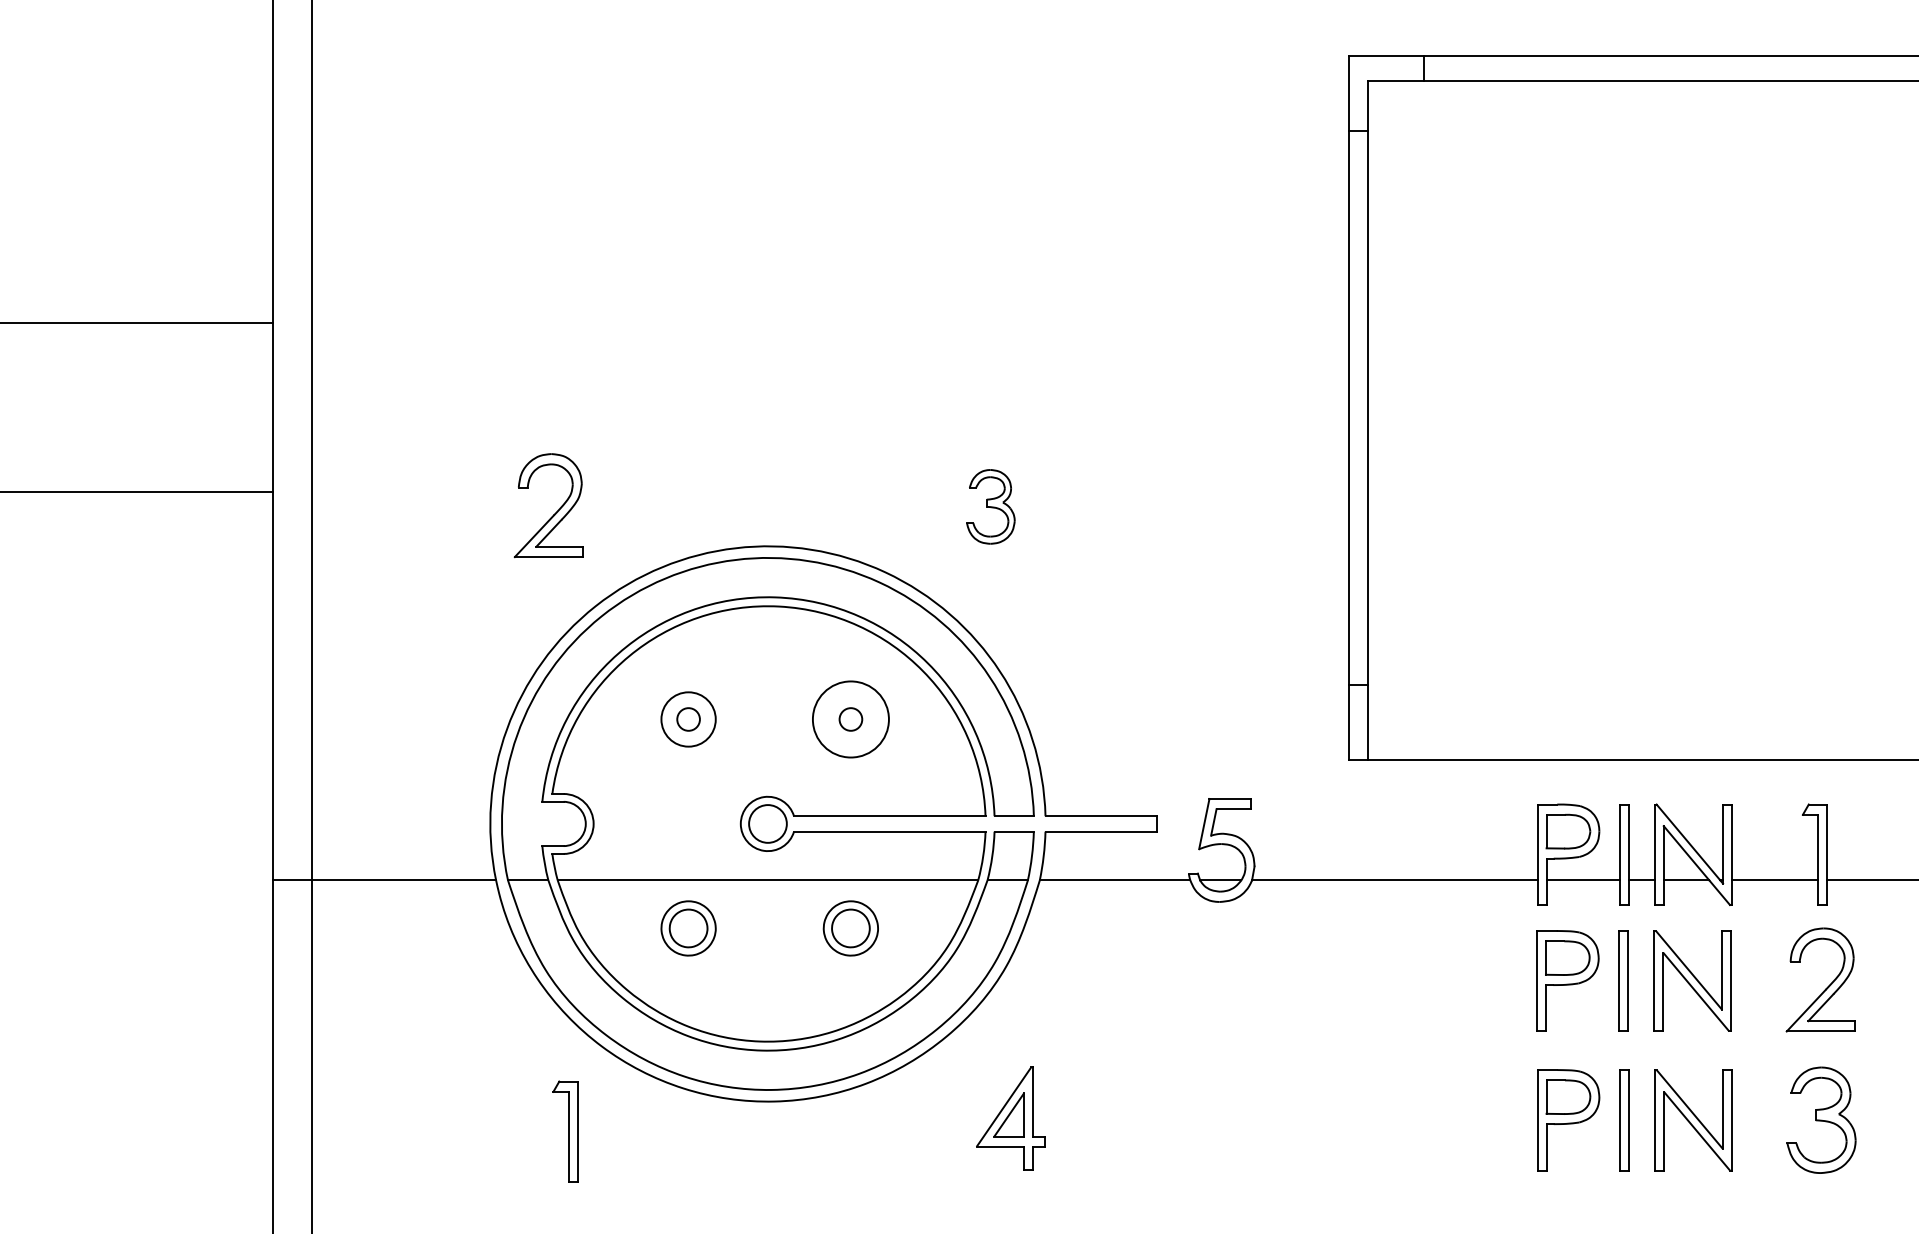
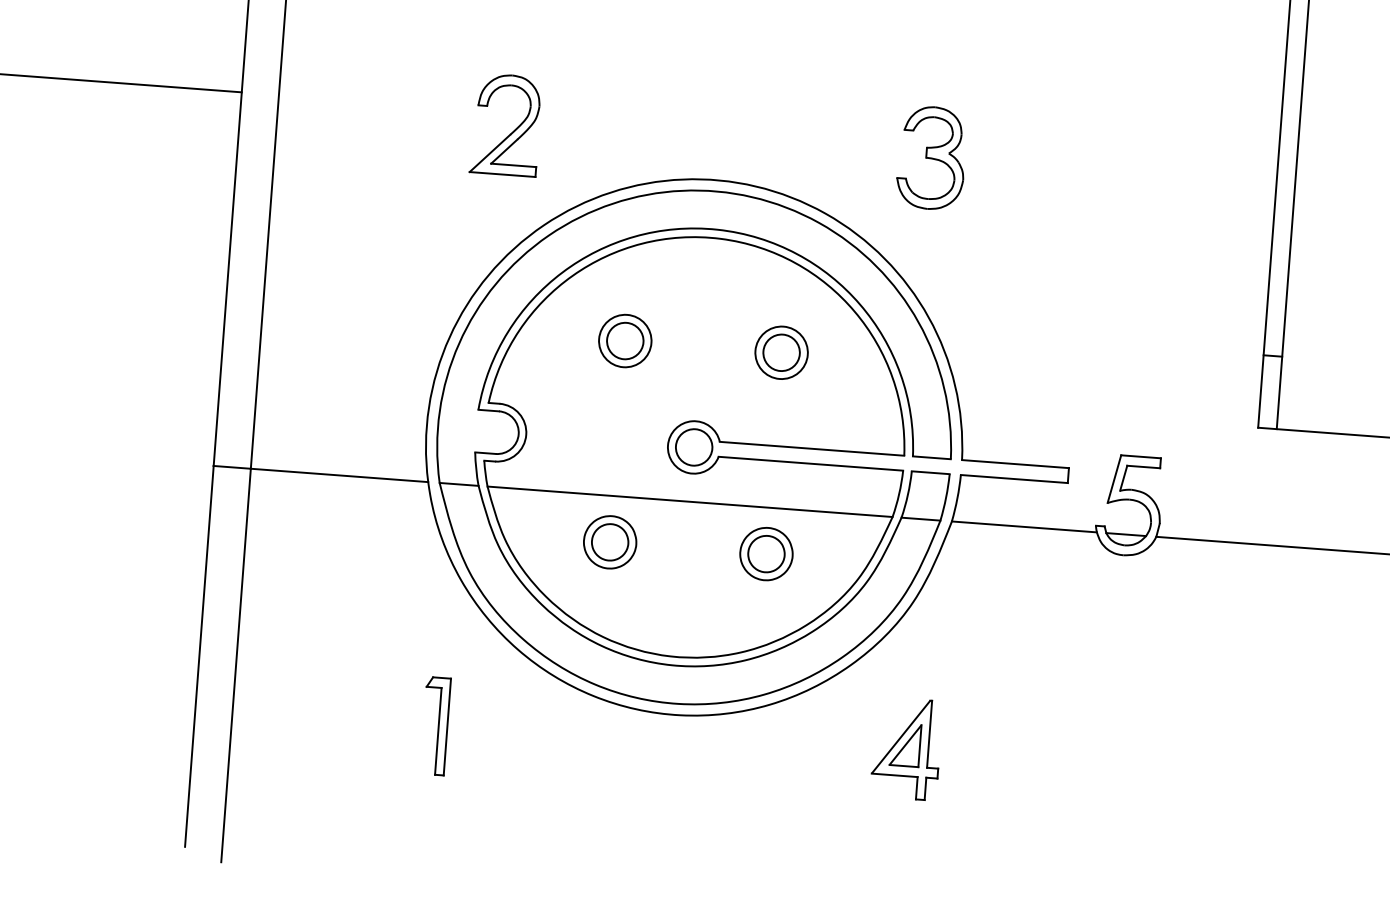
part: (990, 506) -> (931, 157), size x1.43
circle: (688, 719) -> (625, 341), size x1.67
circle: (850, 719) -> (781, 352), size x0.71
circle: (850, 719) -> (781, 352), size x1.67
part: (565, 1131) -> (435, 725), moved

